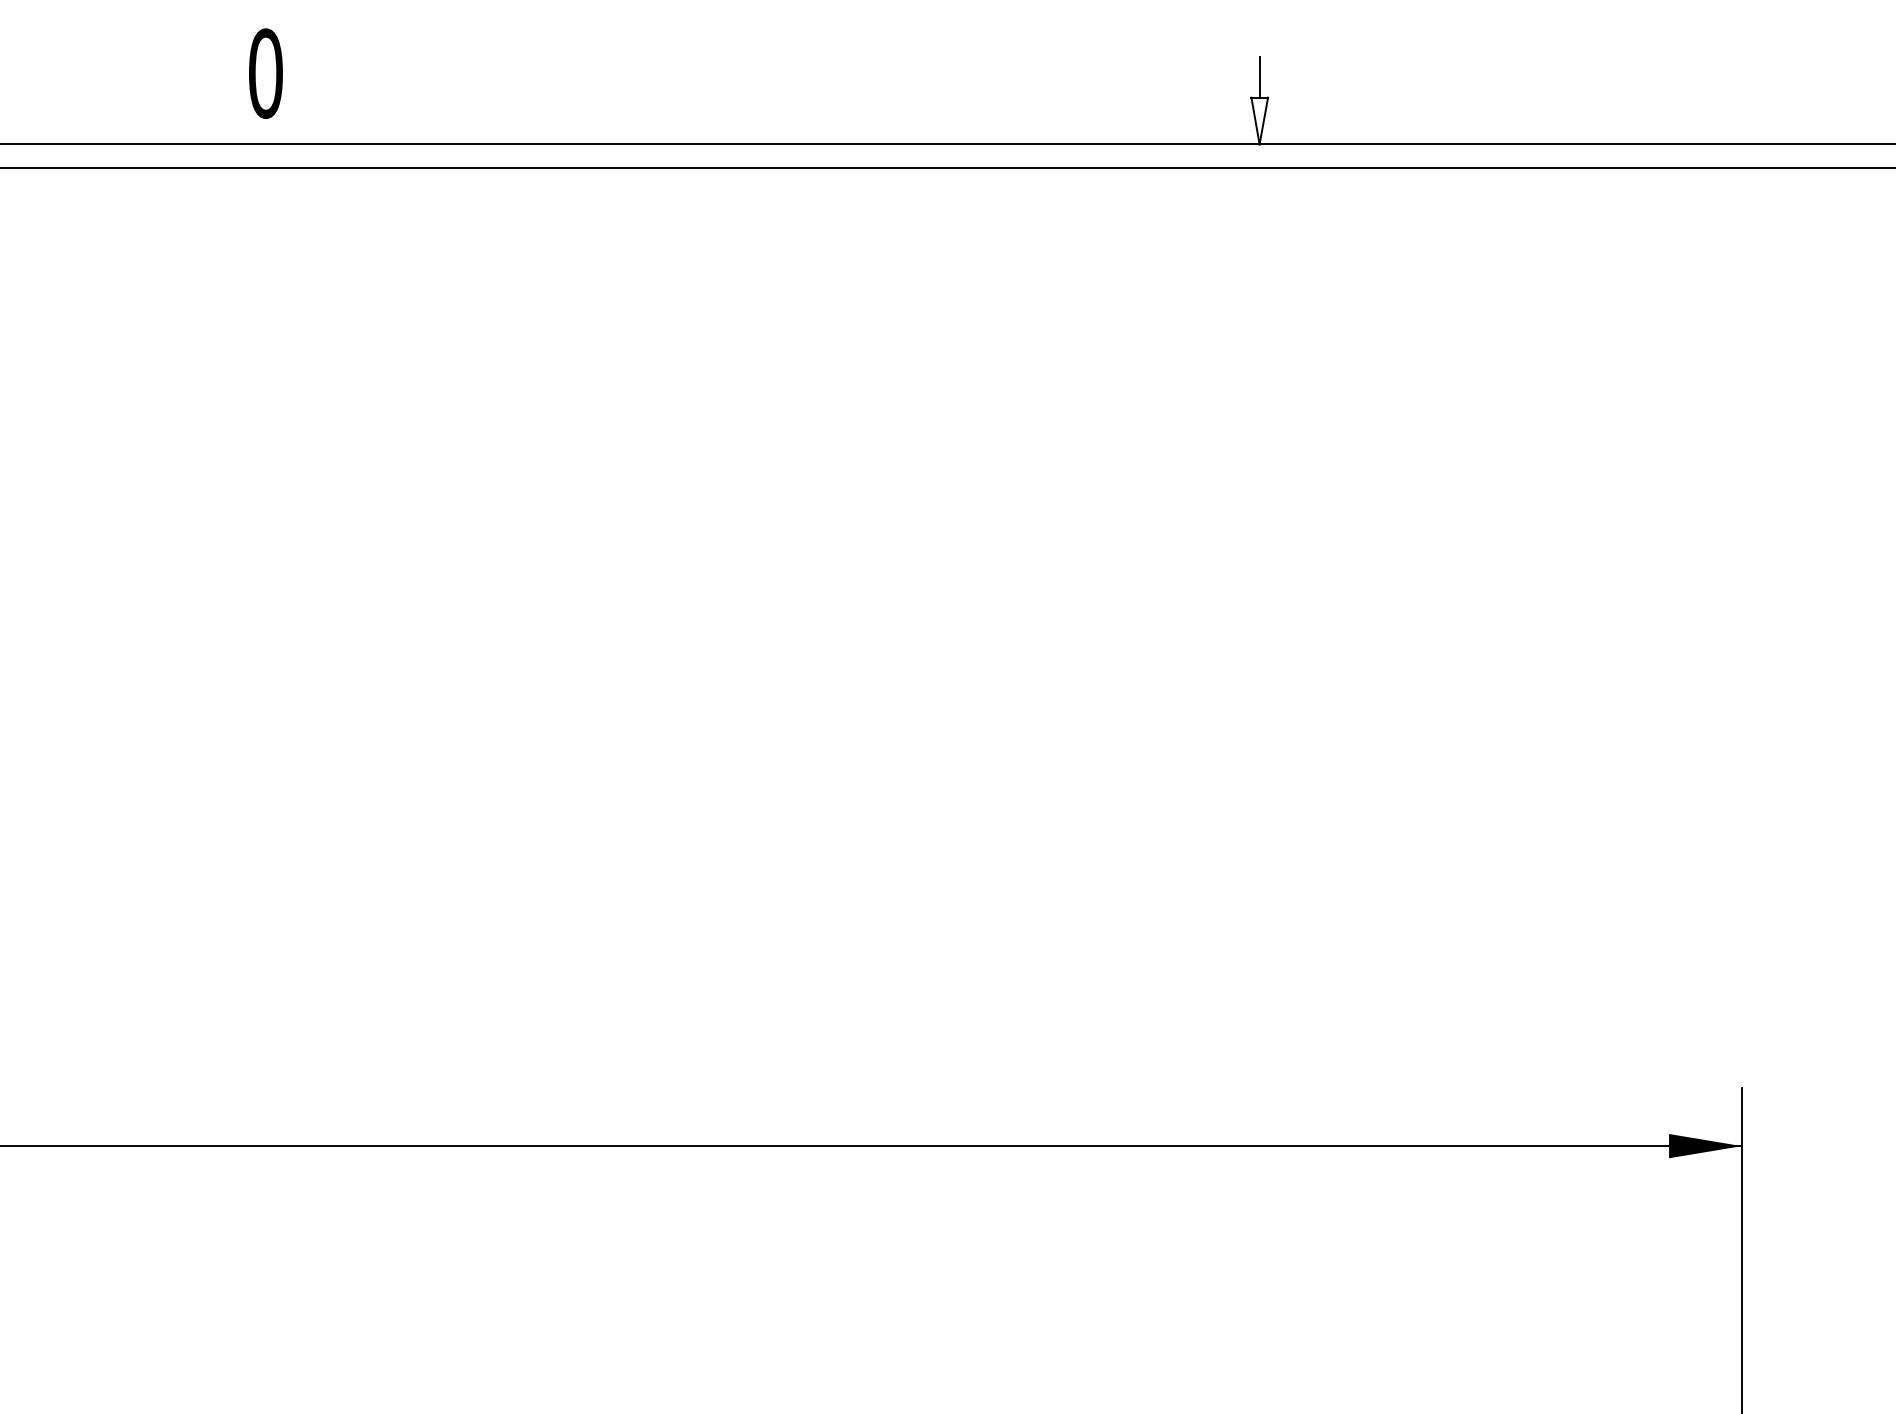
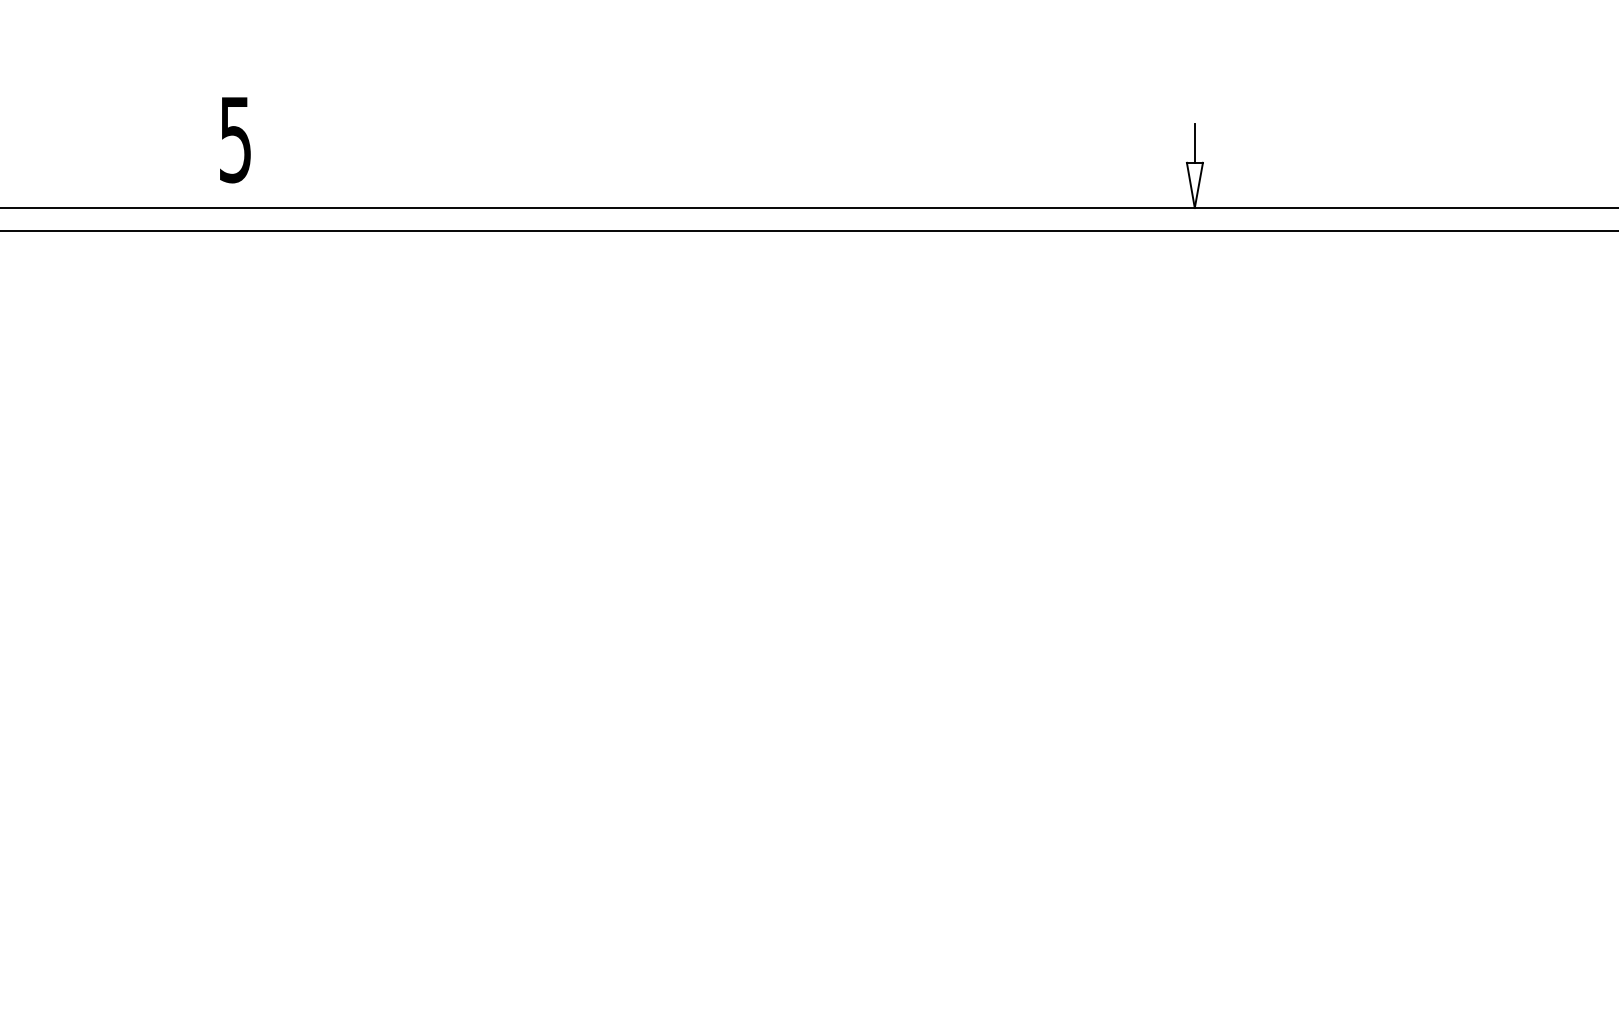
text: (265, 73) -> (235, 139), 0 -> 5

